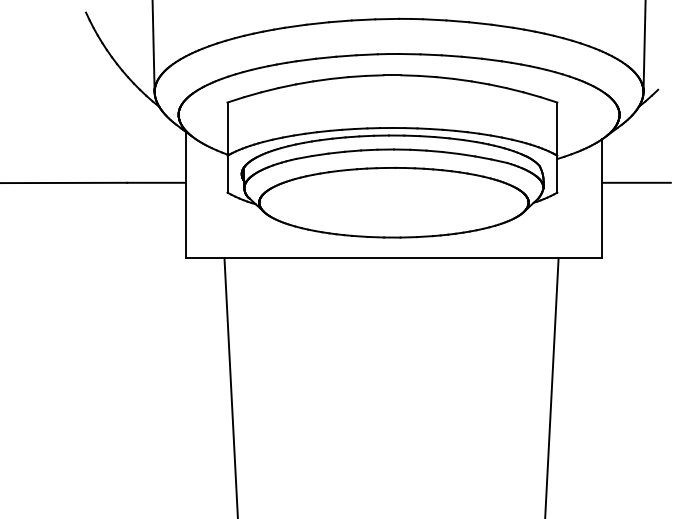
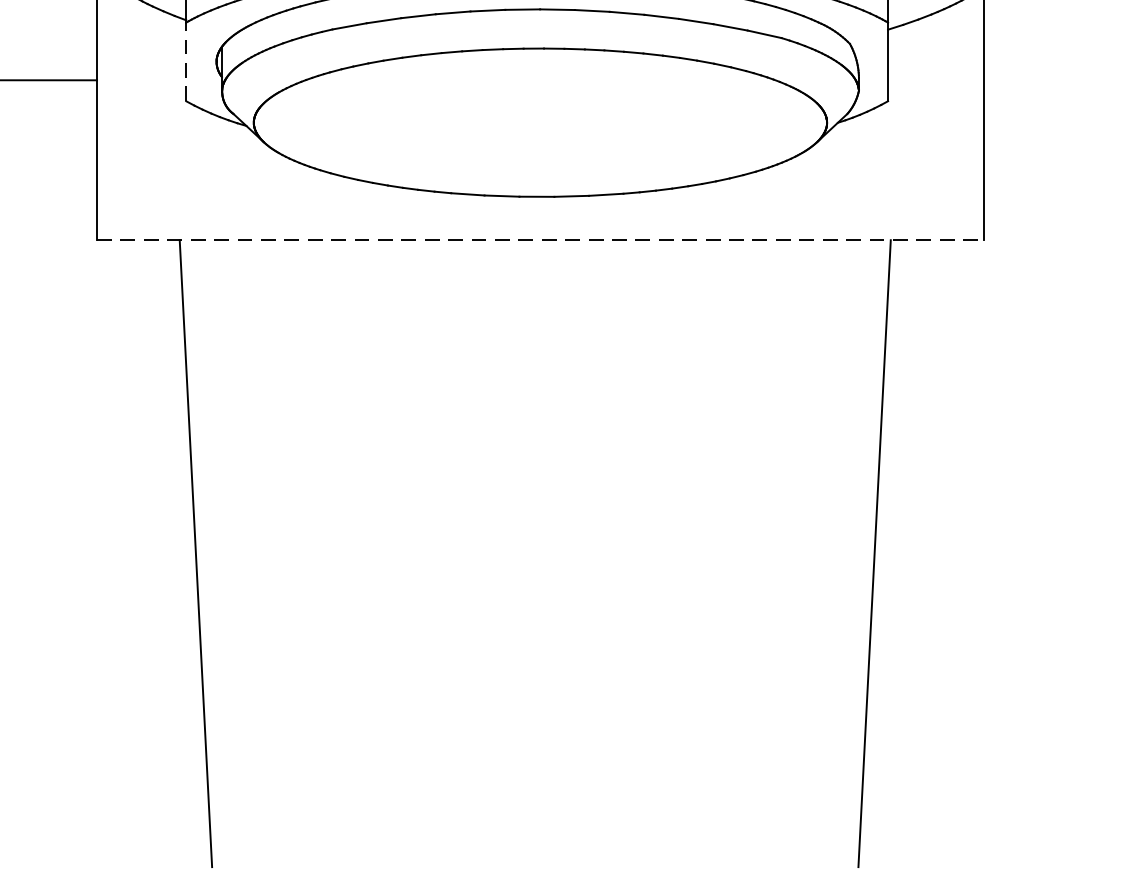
line: (227, 173) -> (186, 60), solid -> dashed
line: (636, 182) -> (1056, 79), removed
line: (394, 257) -> (541, 239), solid -> dashed

